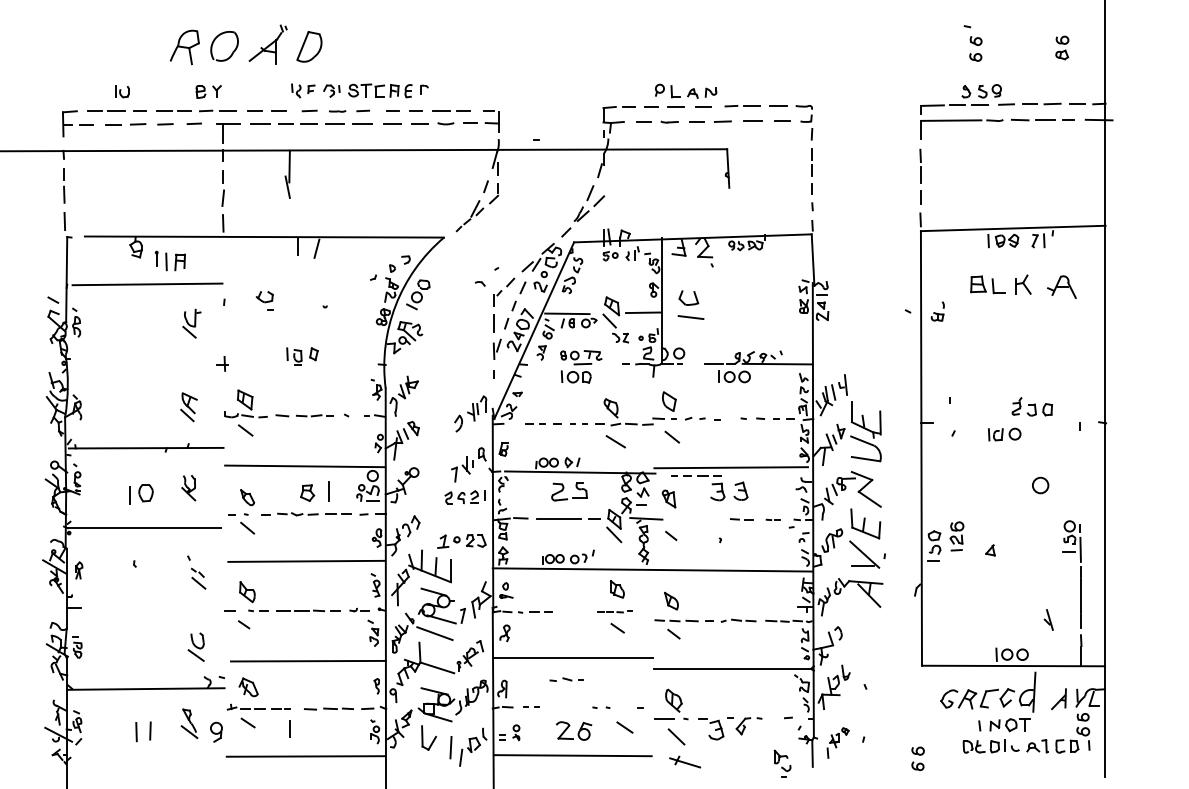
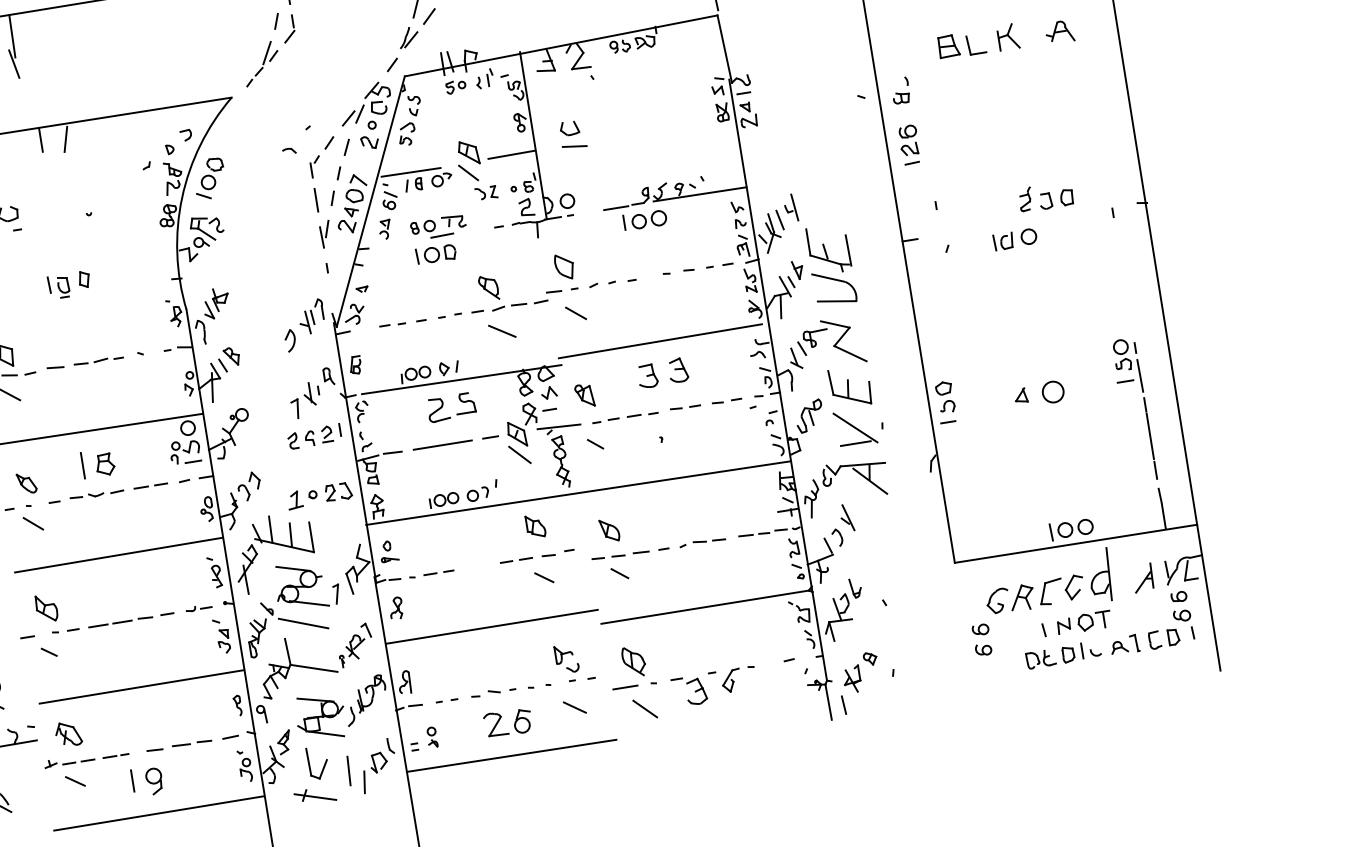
part: (1061, 286) -> (1059, 31), size x0.71
part: (690, 305) -> (572, 135), size x0.71
line: (697, 475) -> (626, 416), moved
circle: (1040, 485) -> (1053, 392), moved
line: (328, 491) -> (82, 466), moved
part: (772, 519) -> (726, 401), size x1.67
part: (956, 536) -> (908, 145), moved
part: (614, 611) -> (536, 556), size x1.67
part: (1048, 619) -> (846, 517), moved
part: (566, 679) -> (493, 692), moved
part: (216, 731) -> (154, 780), moved
part: (838, 742) -> (860, 682), size x1.43
part: (917, 758) -> (981, 639), moved
part: (685, 761) -> (315, 795), moved
part: (782, 763) -> (567, 662), moved

